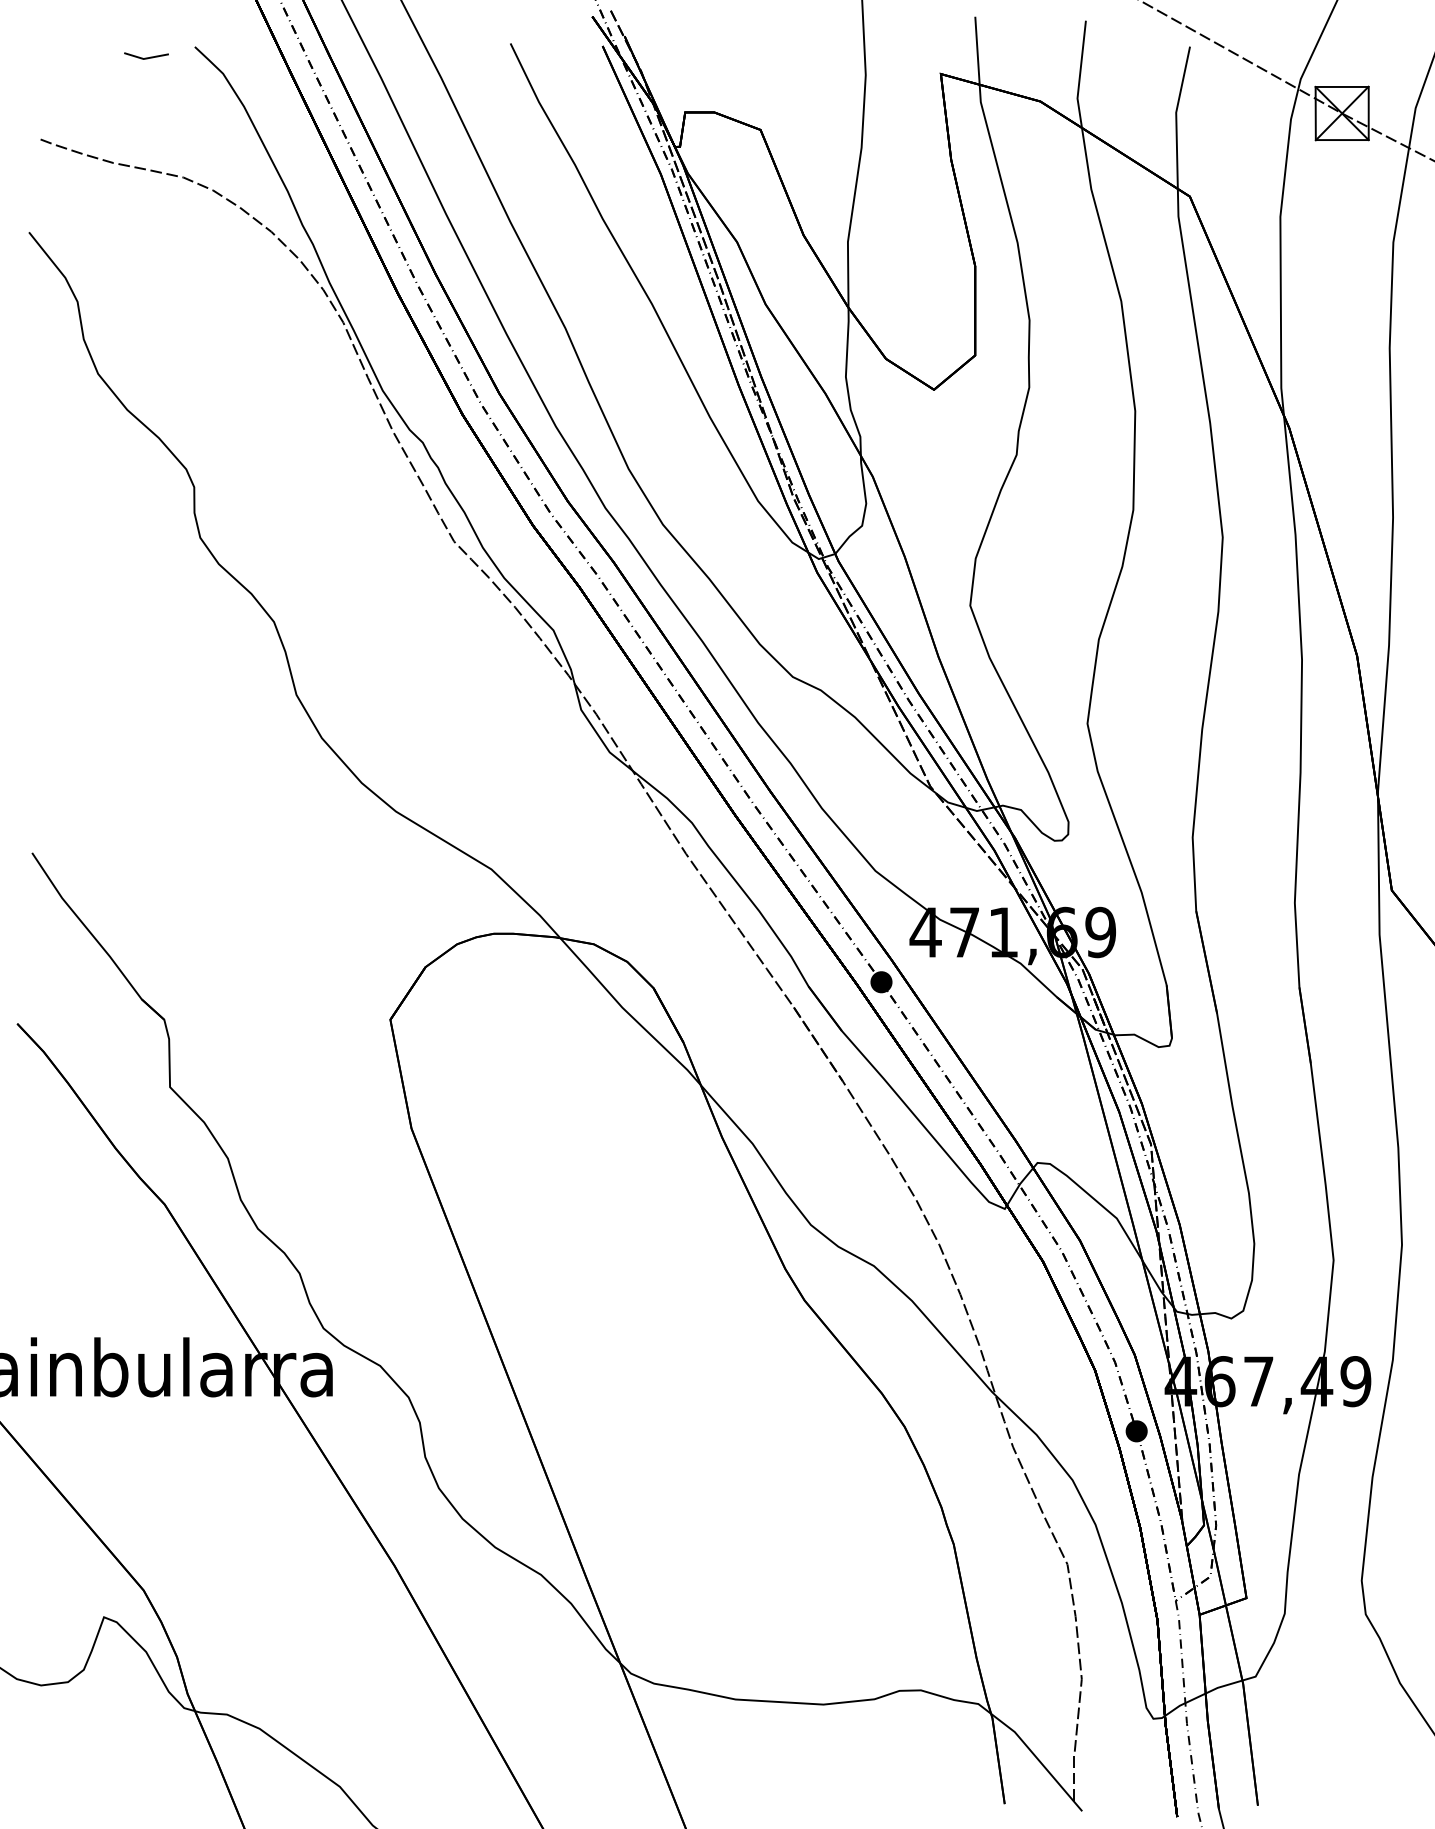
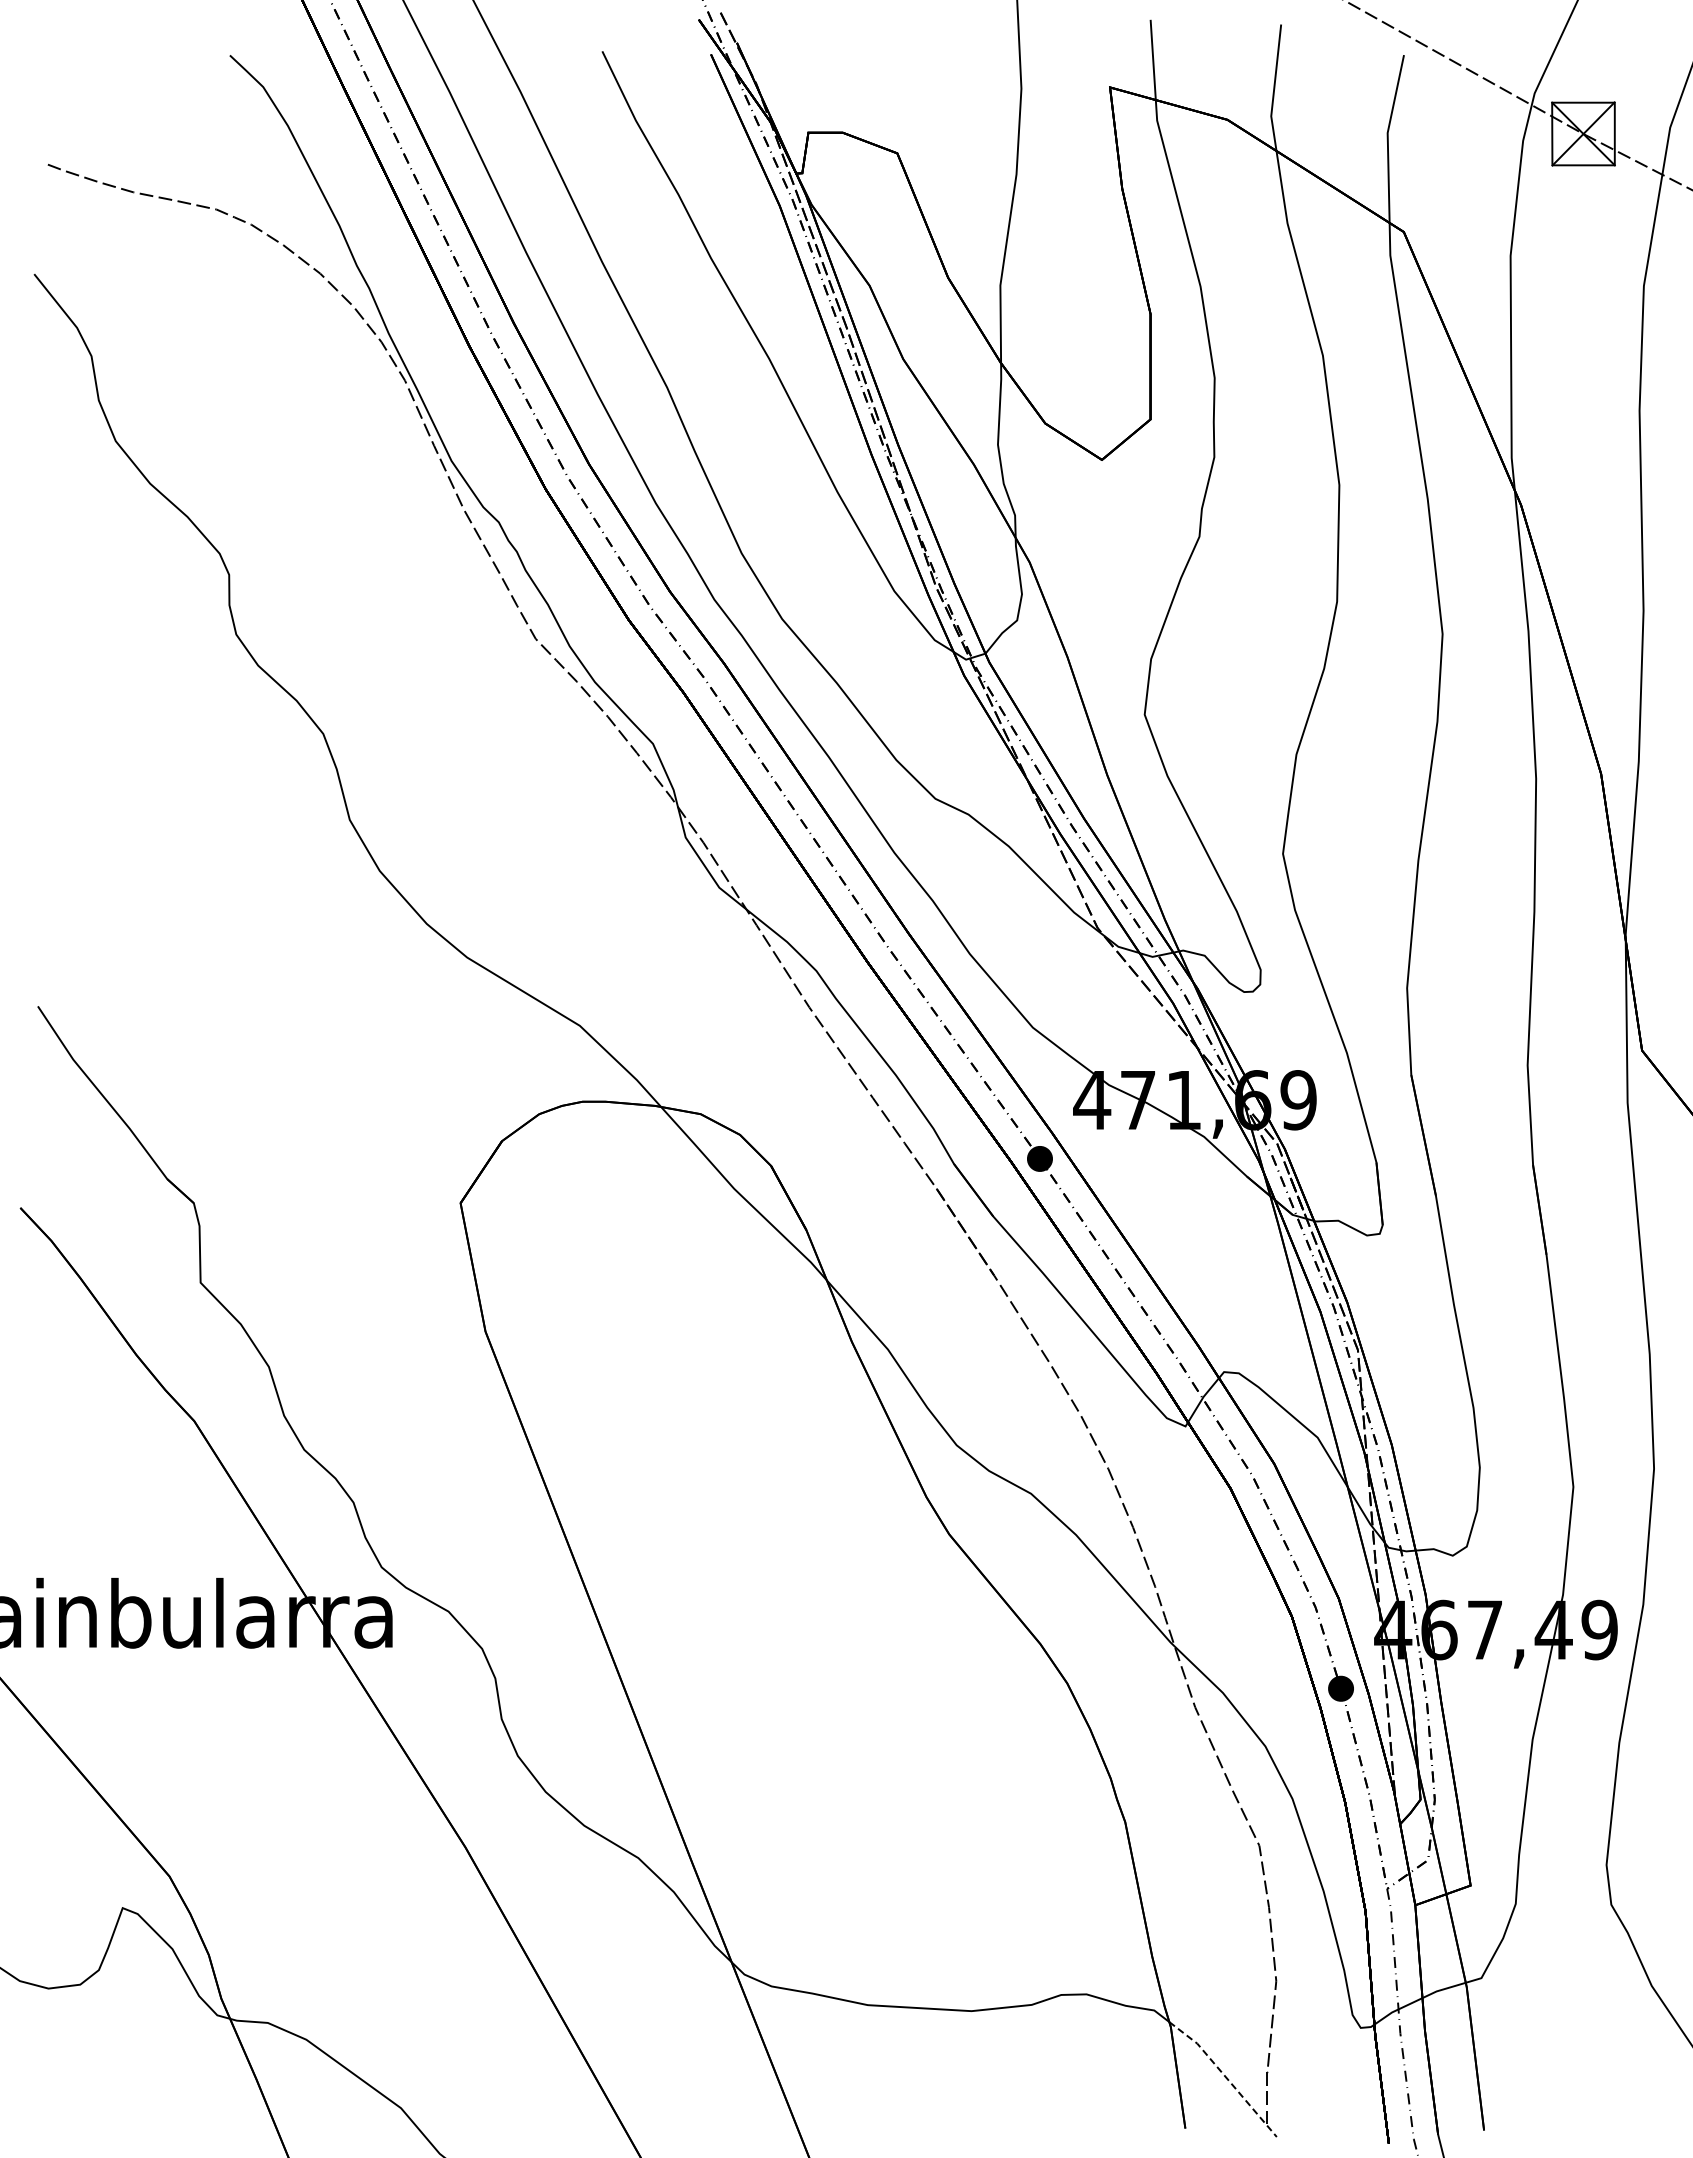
line: (146, 58) -> (172, 68), removed
line: (1038, 1759) -> (1225, 2076), solid -> dashed

